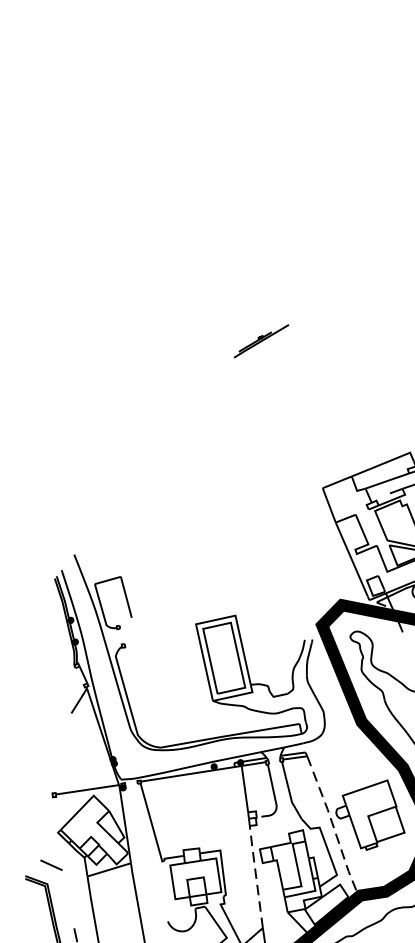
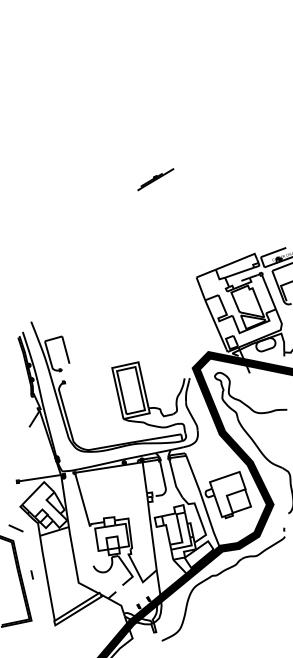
line: (333, 826) -> (203, 502), dashed -> solid
line: (256, 874) -> (152, 534), dashed -> solid

